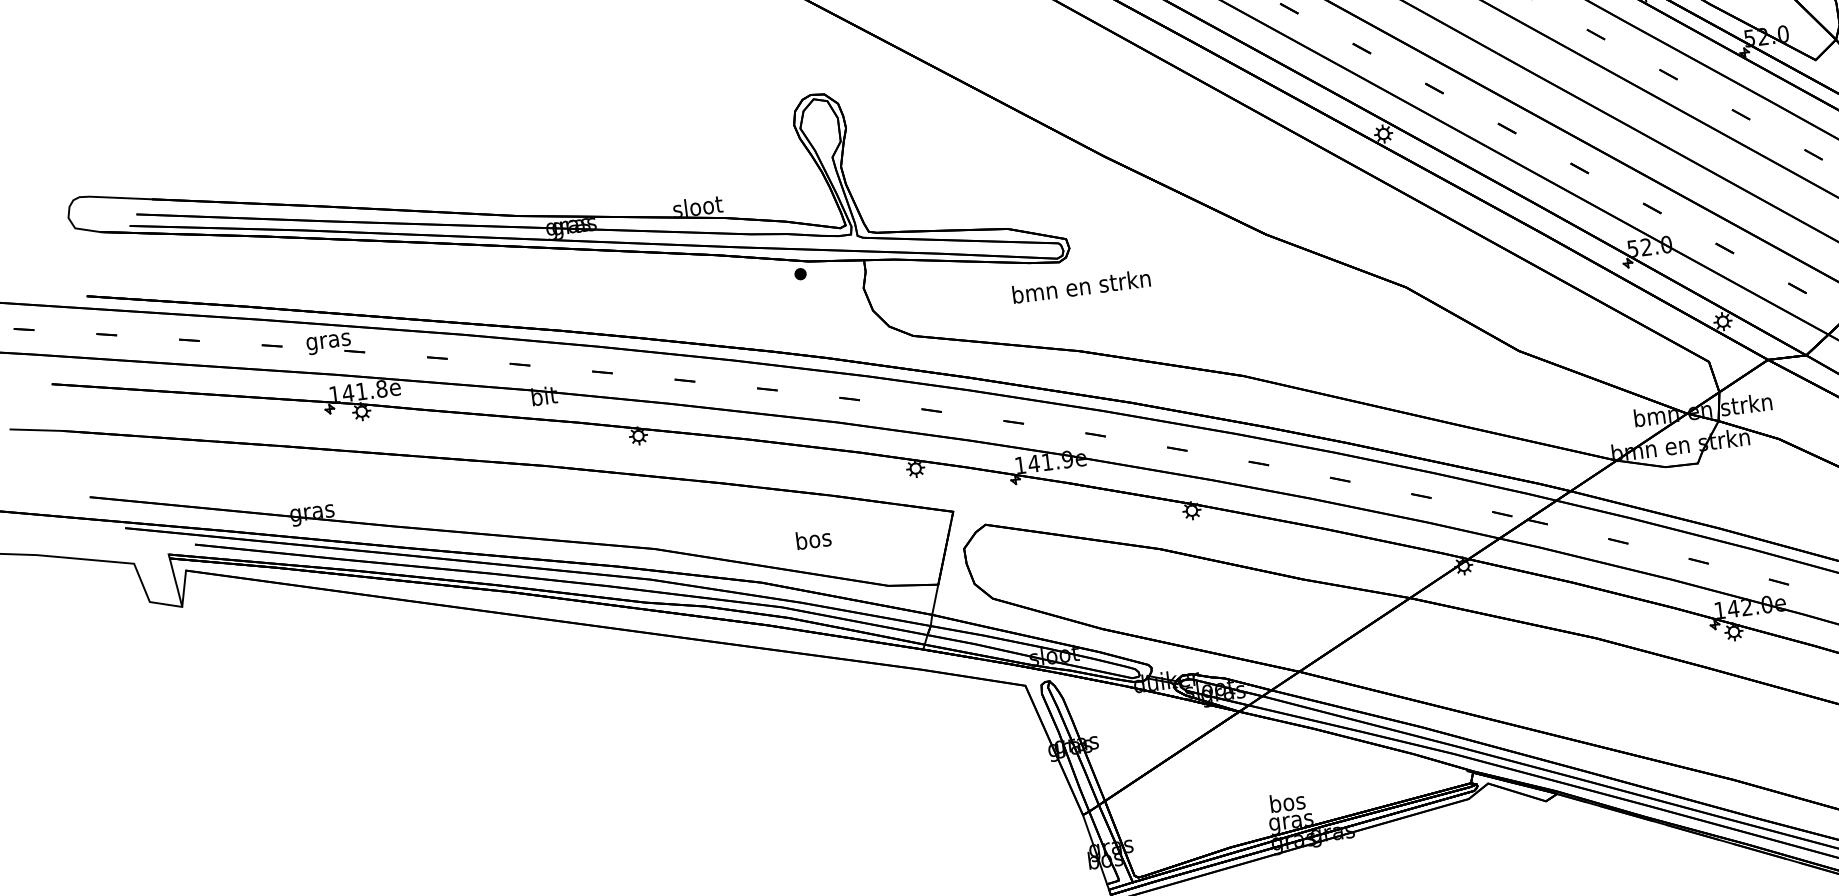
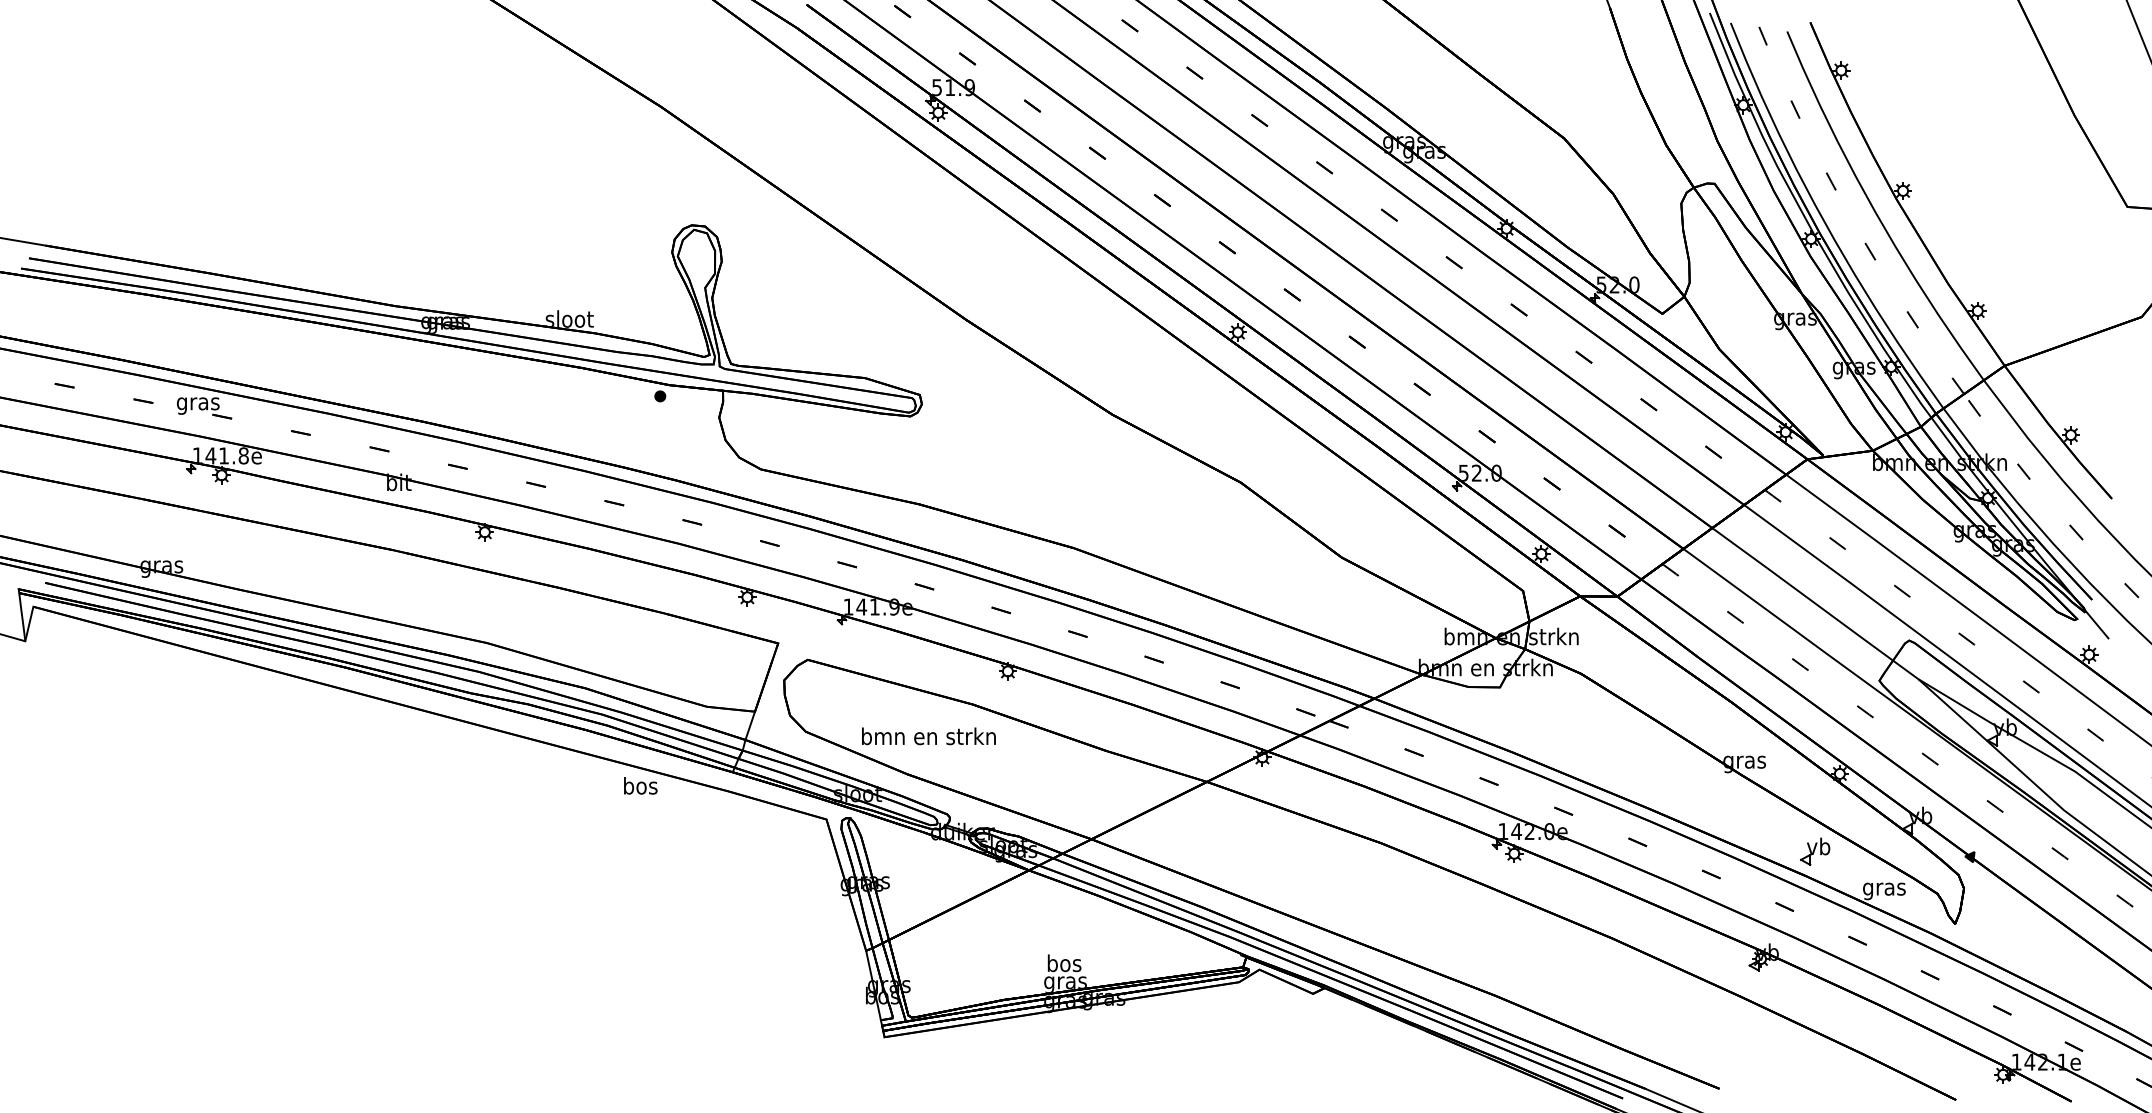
text: (1081, 286) -> (928, 736), moved
text: (813, 538) -> (640, 785), moved

